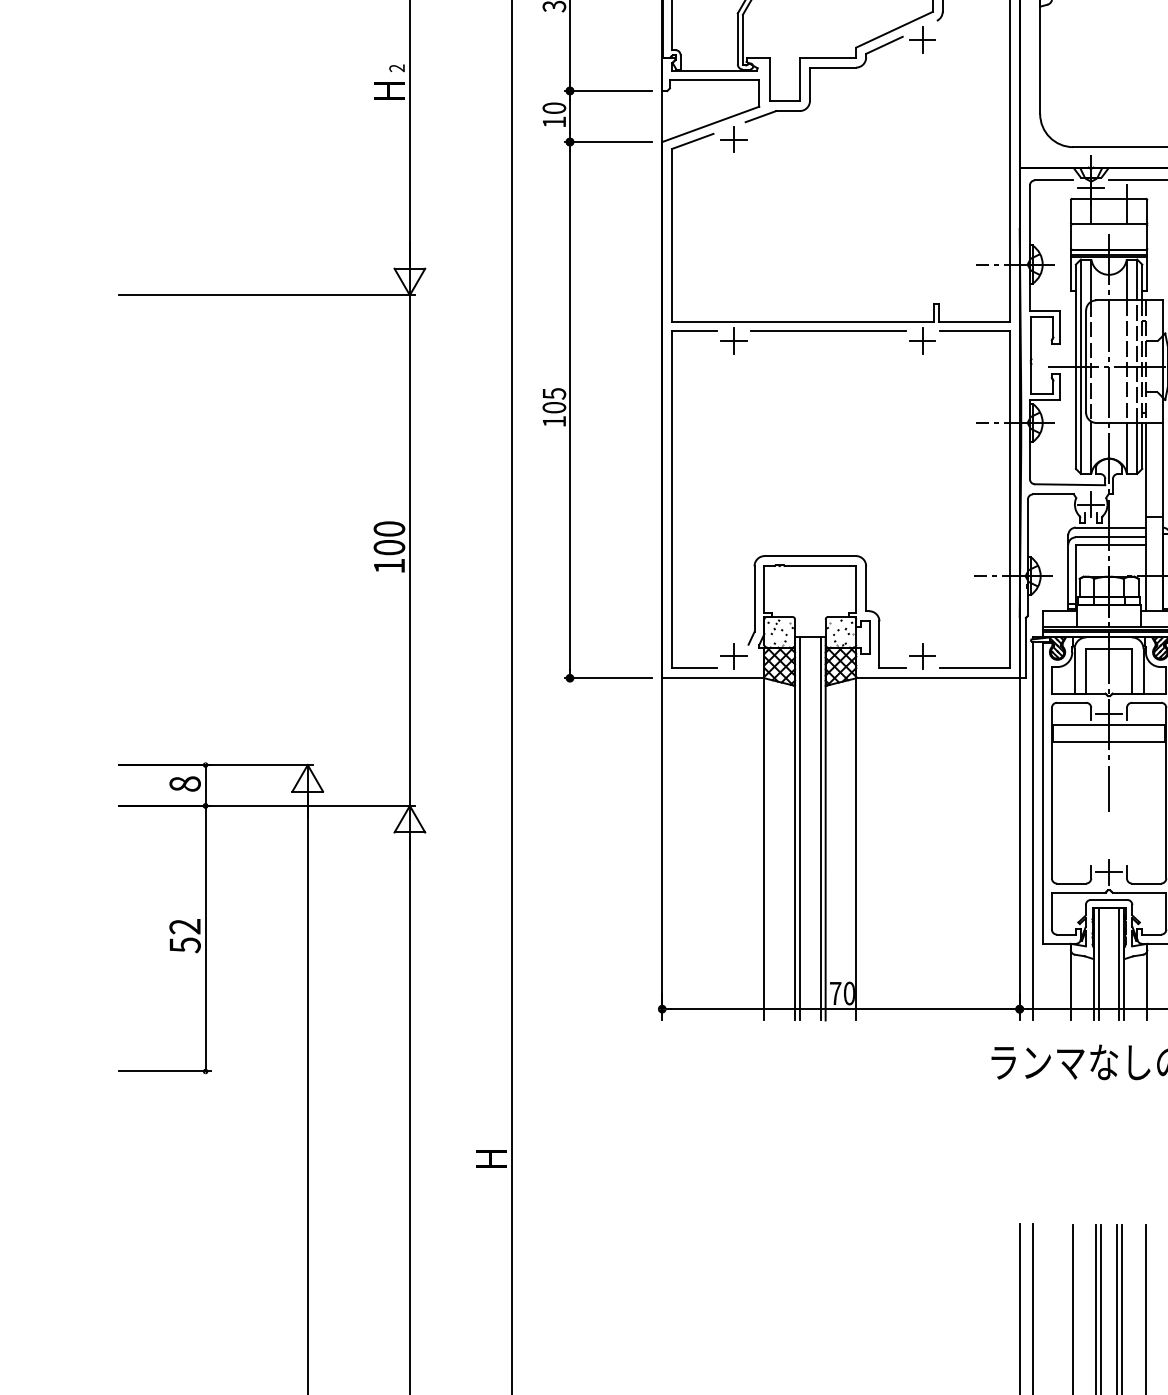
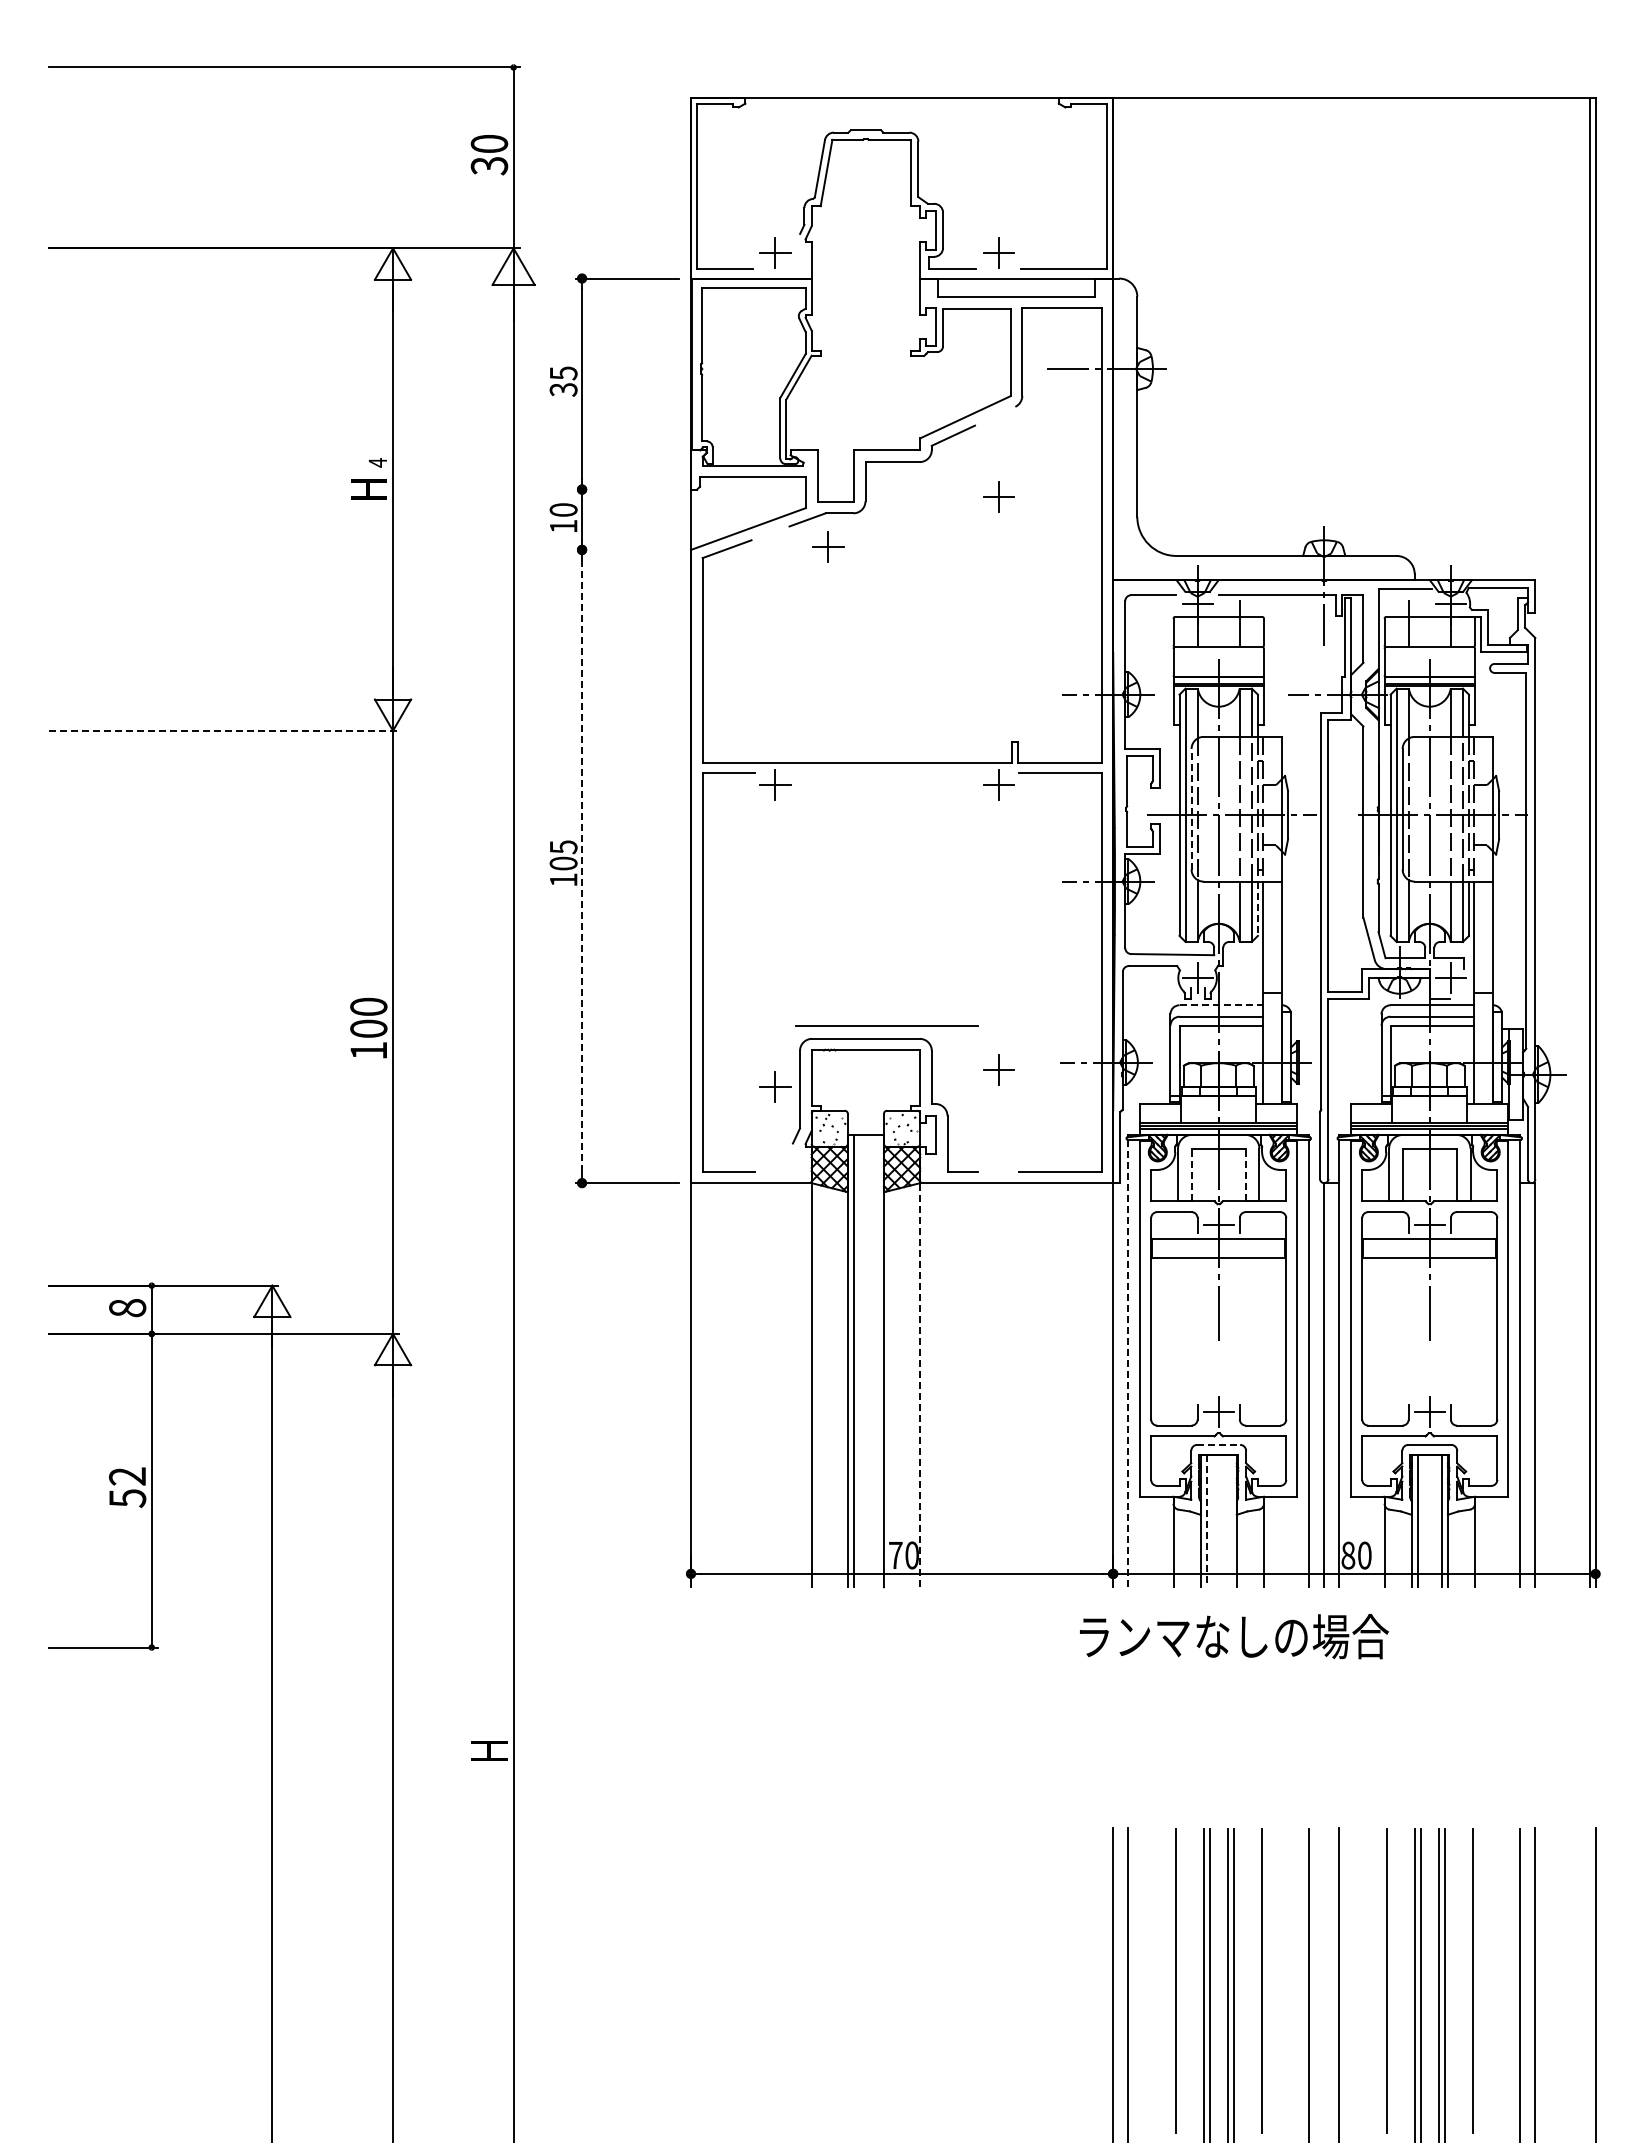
part: (922, 39) -> (998, 496), moved
text: (396, 68) -> (377, 462), 2 -> 4
line: (608, 90) -> (627, 489), removed
part: (733, 139) -> (828, 546), moved
line: (608, 141) -> (627, 549), removed
line: (267, 294) -> (224, 730), solid -> dashed
line: (827, 330) -> (886, 1025), moved
line: (1086, 361) -> (1191, 808), solid -> dashed
line: (570, 410) -> (582, 867), solid -> dashed
line: (1141, 446) -> (1257, 909), solid -> dashed
line: (1111, 527) -> (1221, 1005), solid -> dashed
part: (733, 655) -> (775, 1086), moved
part: (922, 655) -> (998, 1069), moved
line: (1086, 670) -> (1191, 1174), solid -> dashed
line: (1131, 670) -> (1245, 1174), solid -> dashed
line: (820, 828) -> (877, 1360), removed
line: (1032, 830) -> (1128, 1363), solid -> dashed
line: (856, 848) -> (920, 1384), solid -> dashed
line: (1109, 899) -> (1219, 1444), solid -> dashed
line: (1119, 963) -> (1230, 1520), removed
line: (1098, 964) -> (1206, 1521), solid -> dashed

